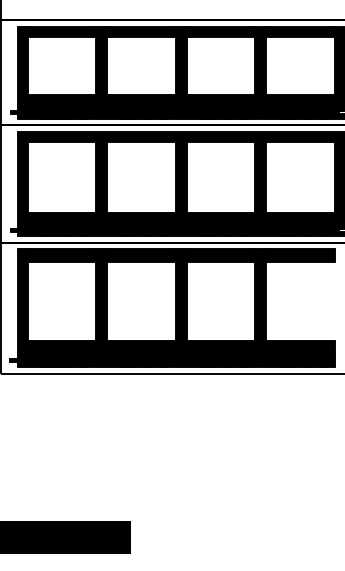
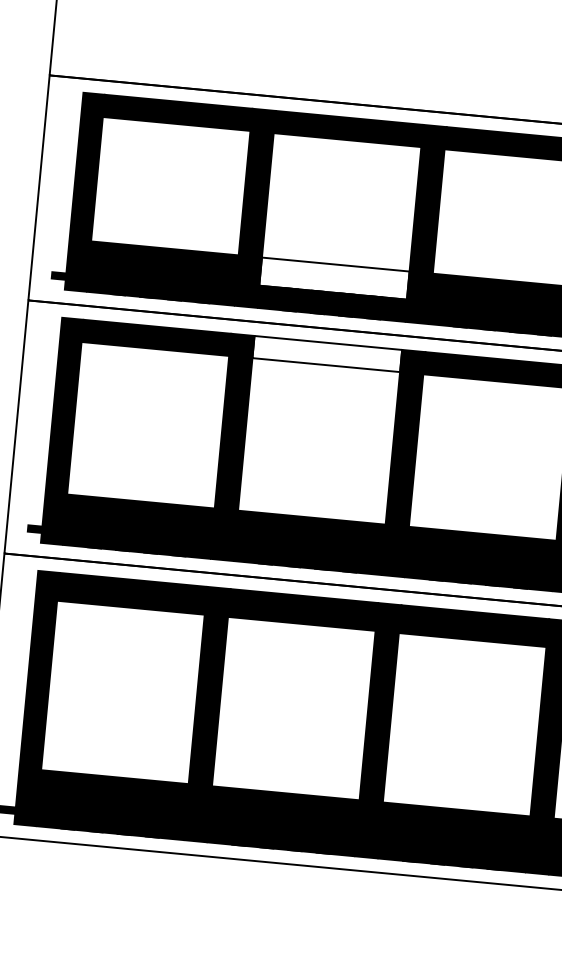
fill: (141, 101) -> (334, 278), removed
fill: (141, 136) -> (327, 353), removed

